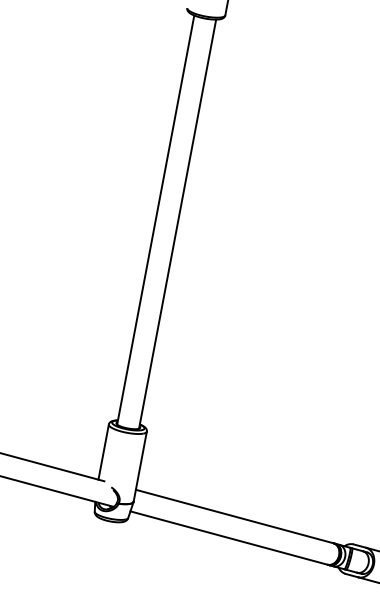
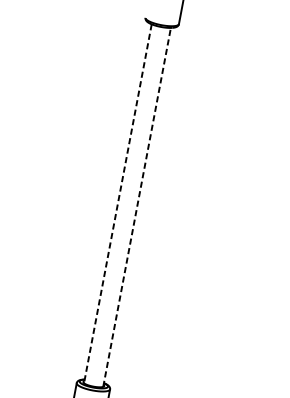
line: (155, 220) -> (117, 204), solid -> dashed
line: (177, 223) -> (136, 206), solid -> dashed

